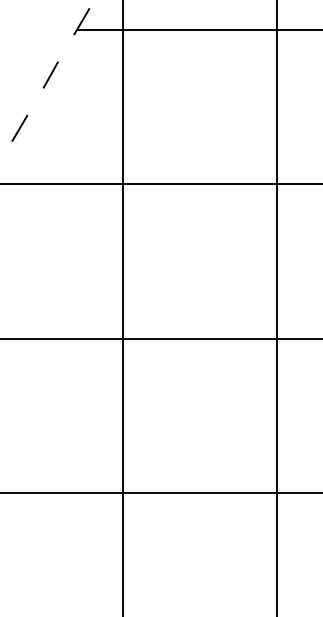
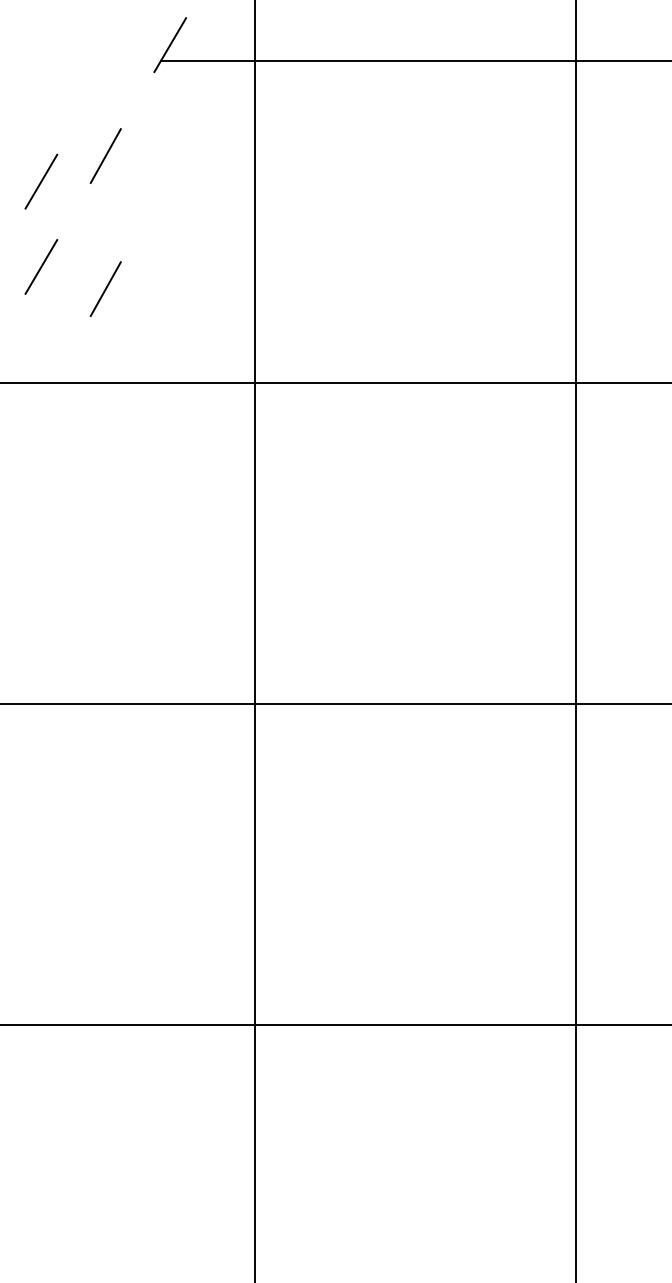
line: (19, 86) -> (40, 179), added
line: (50, 138) -> (105, 287), added

